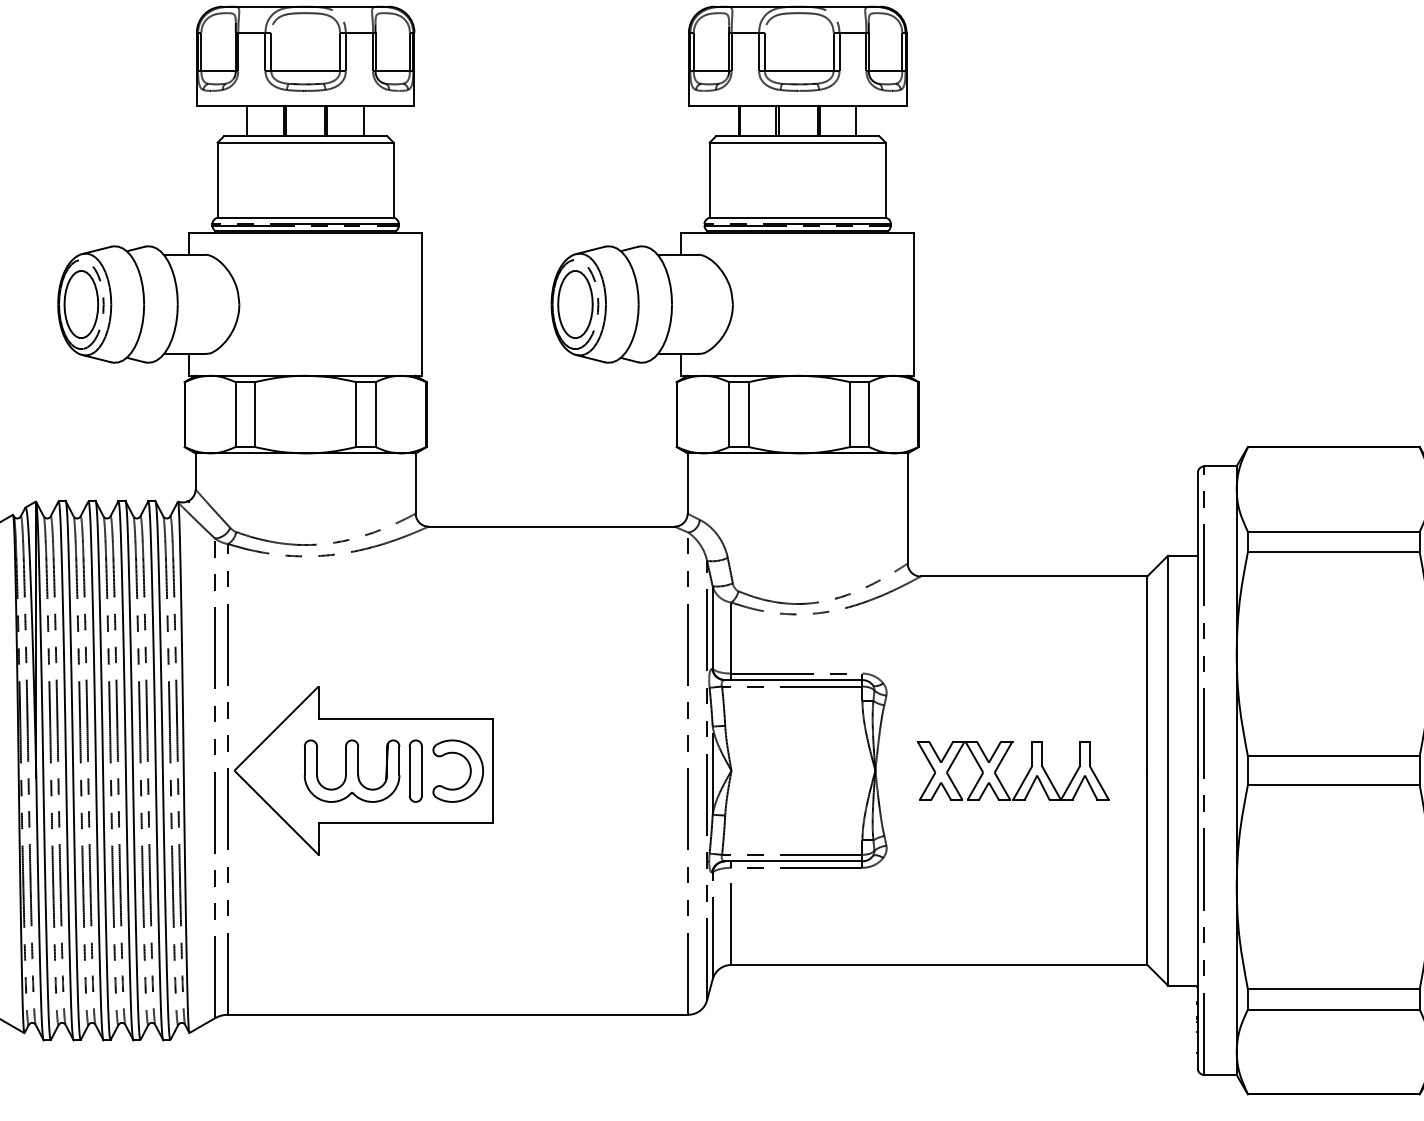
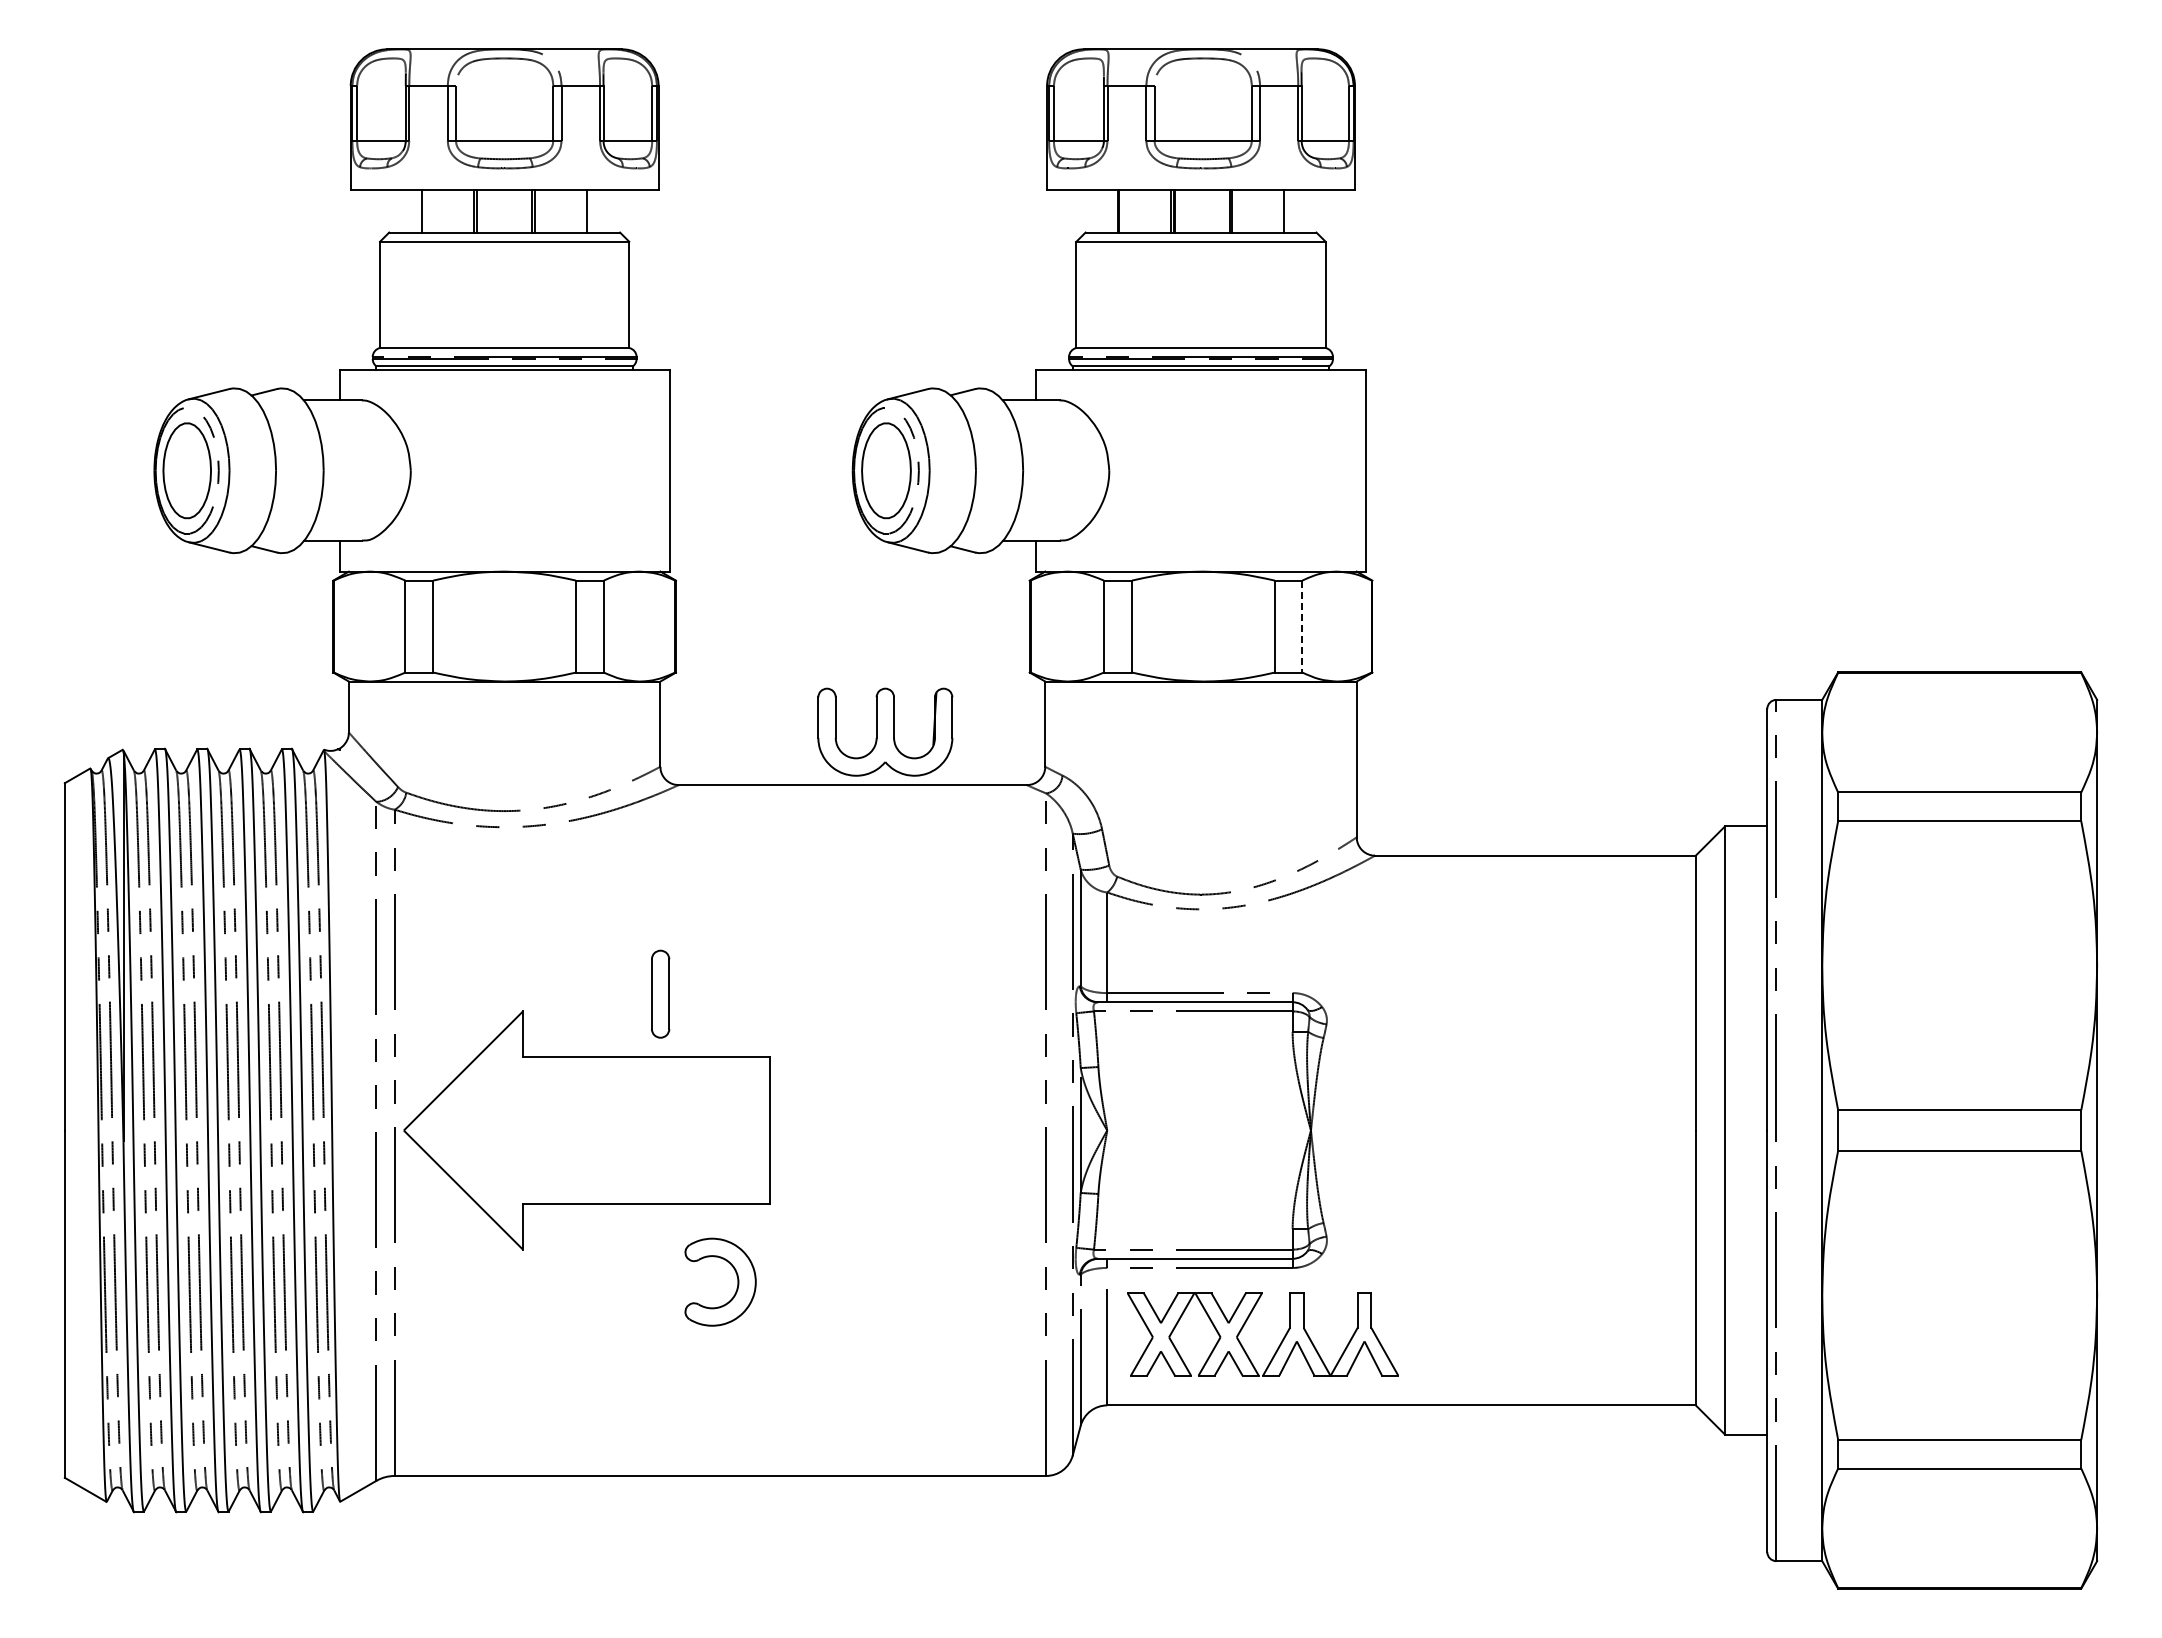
line: (869, 414) -> (1302, 626), solid -> dashed
part: (469, 767) -> (736, 1276), moved
part: (352, 770) -> (885, 731), moved
part: (415, 770) -> (660, 993), moved
part: (1025, 776) -> (1280, 1342), moved

